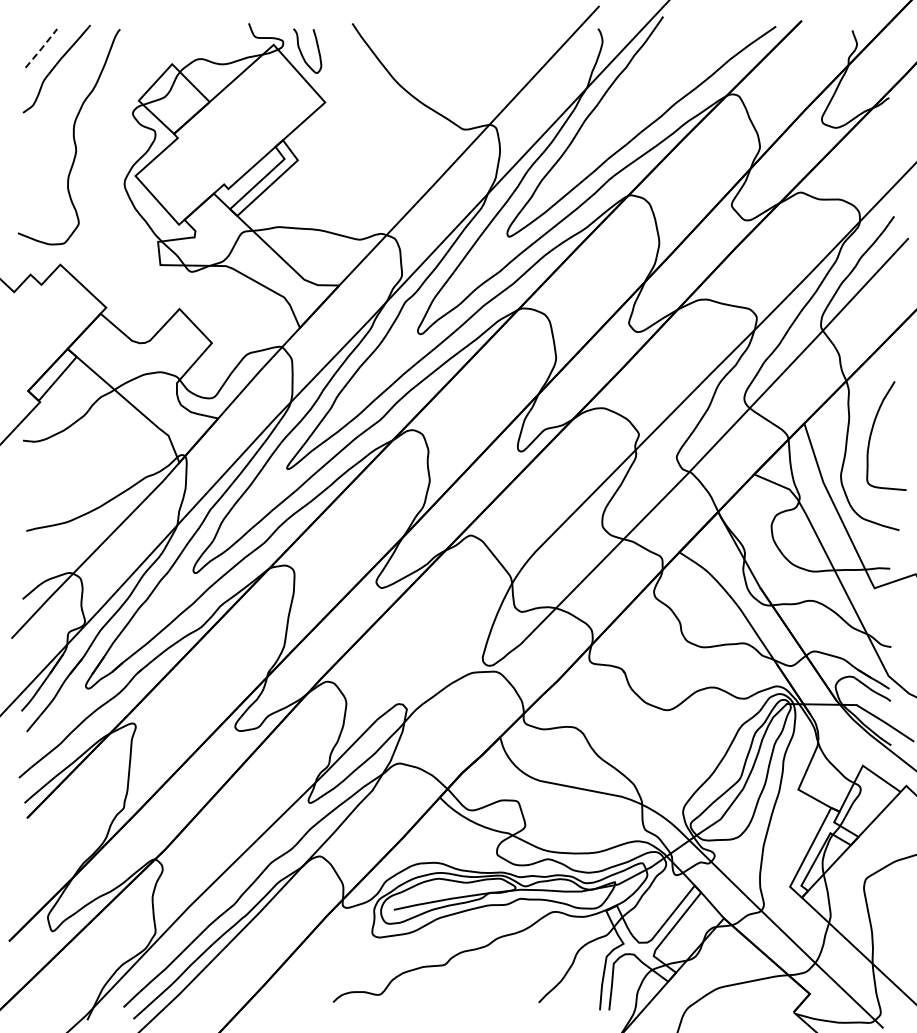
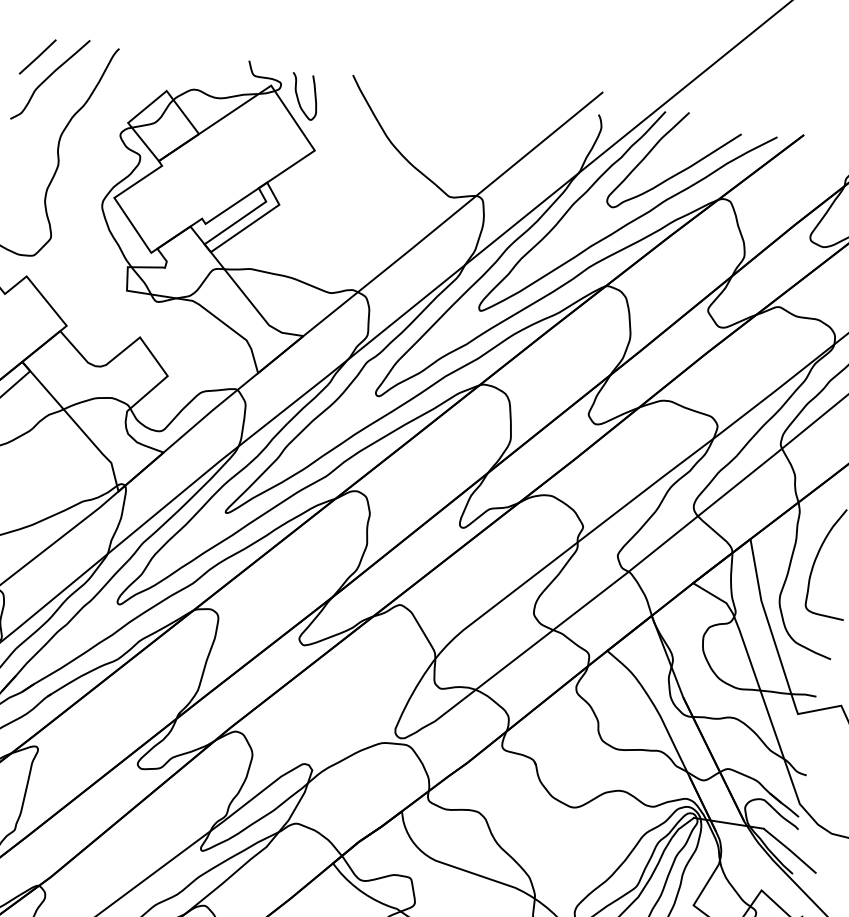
line: (41, 48) -> (37, 57), dashed -> solid
curve: (683, 74) -> (677, 172), added

